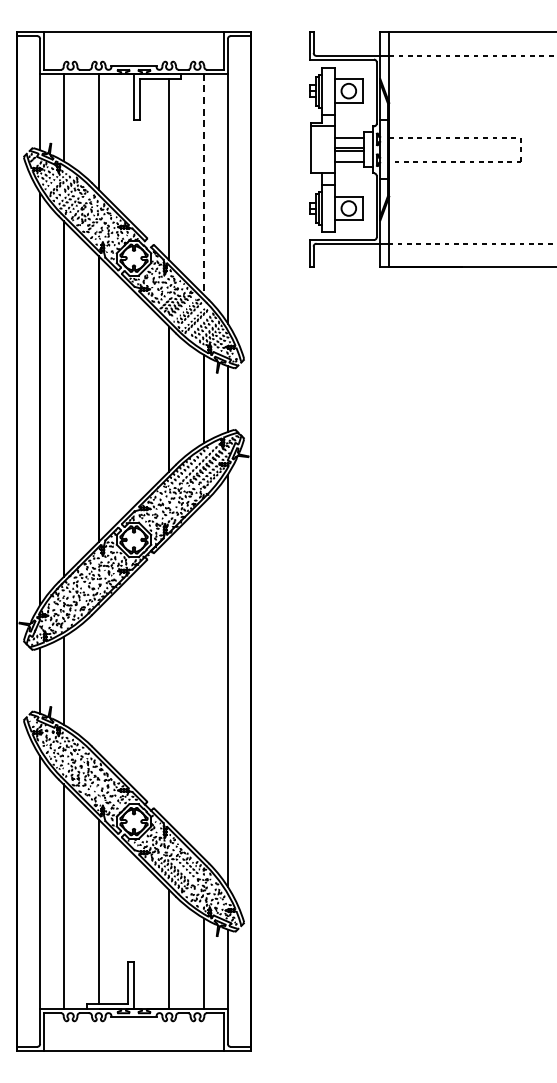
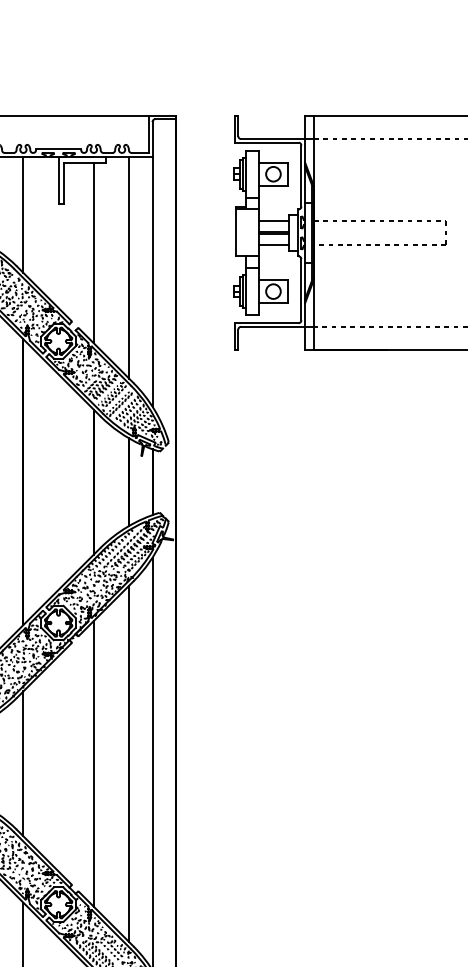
line: (204, 184) -> (129, 267), dashed -> solid
line: (98, 680) -> (23, 763), added
line: (169, 680) -> (94, 763), added
line: (204, 680) -> (129, 763), added

